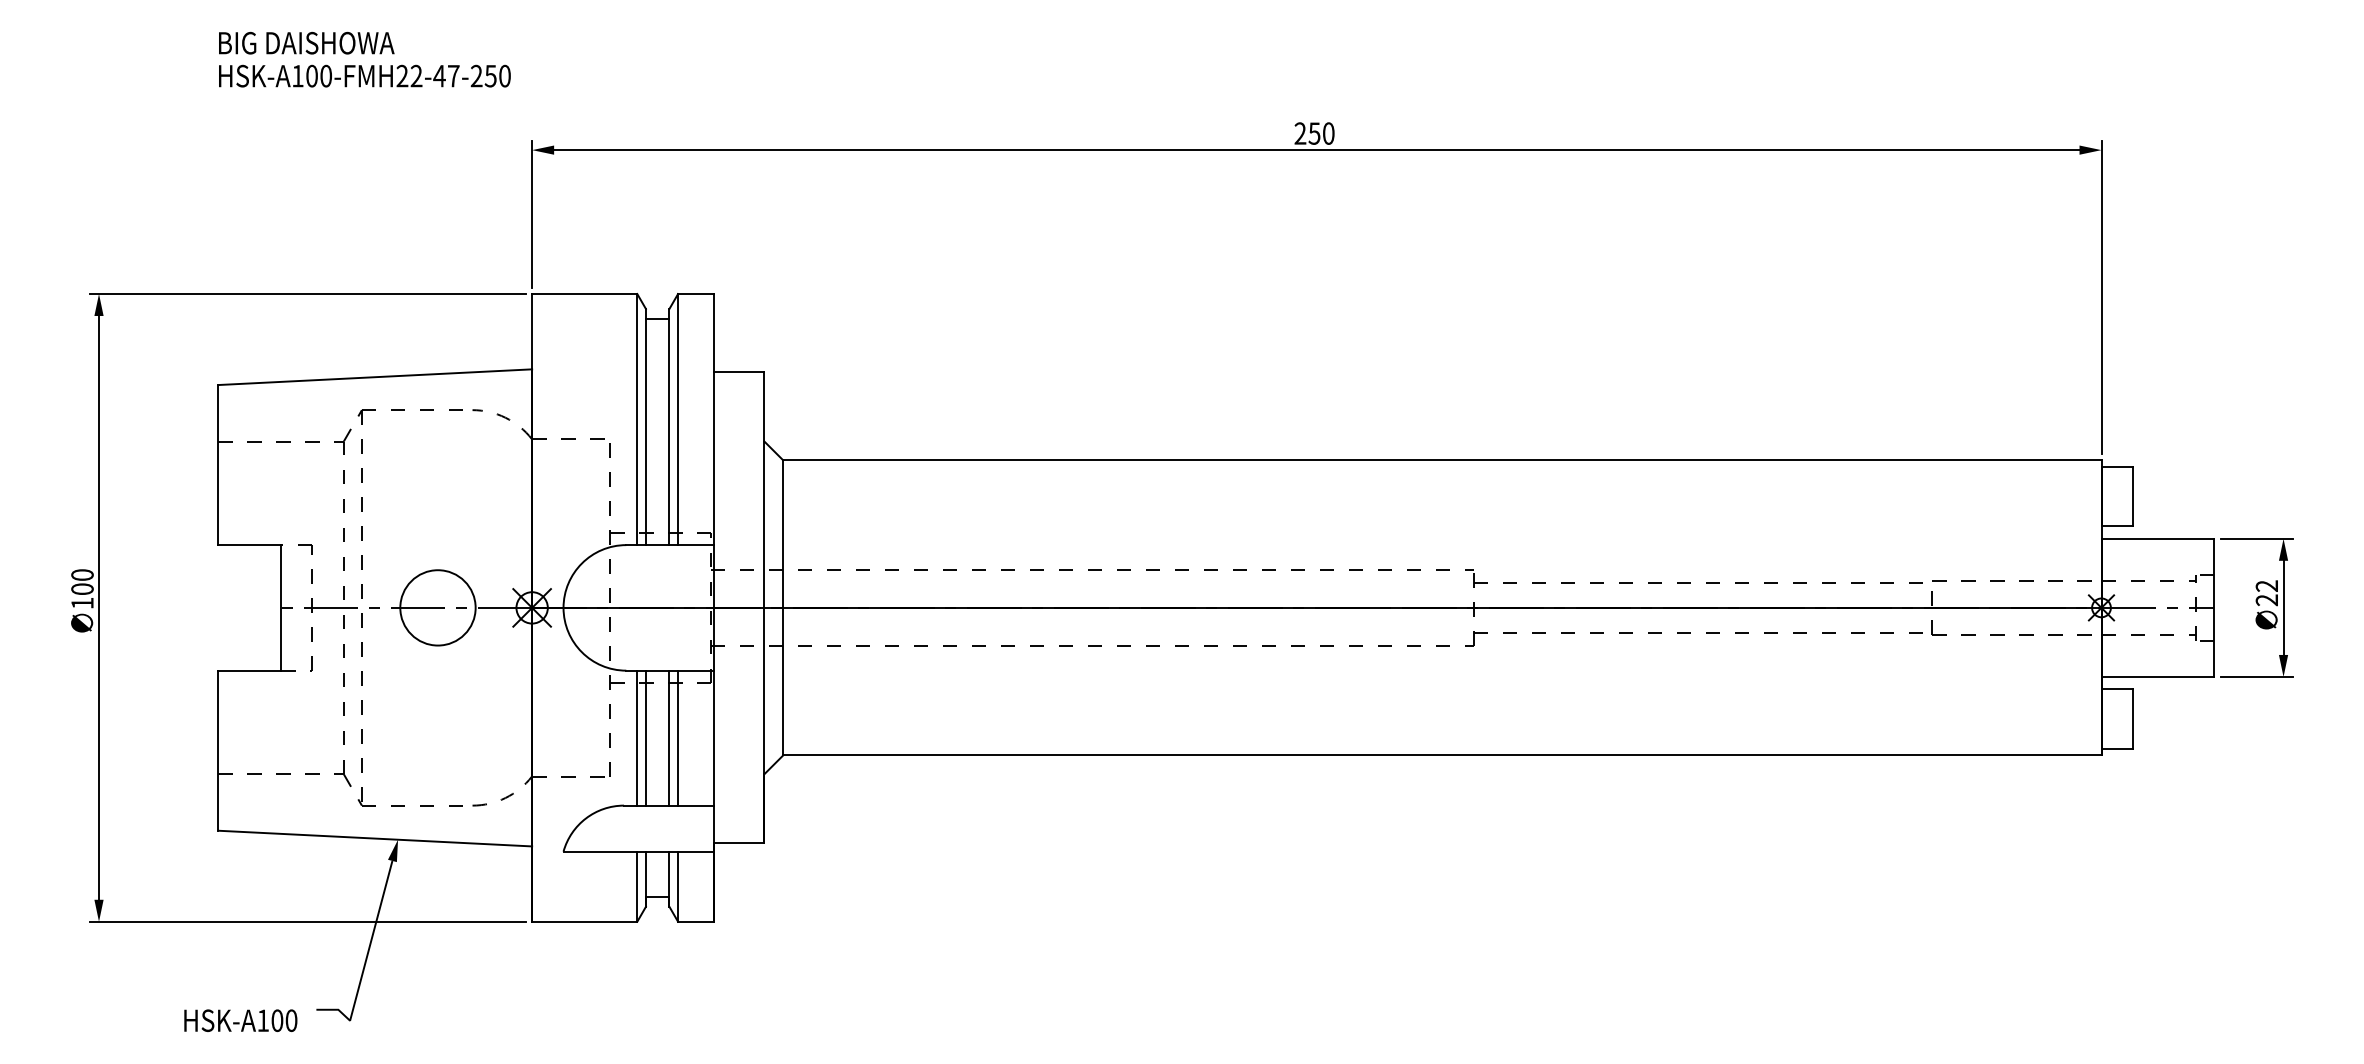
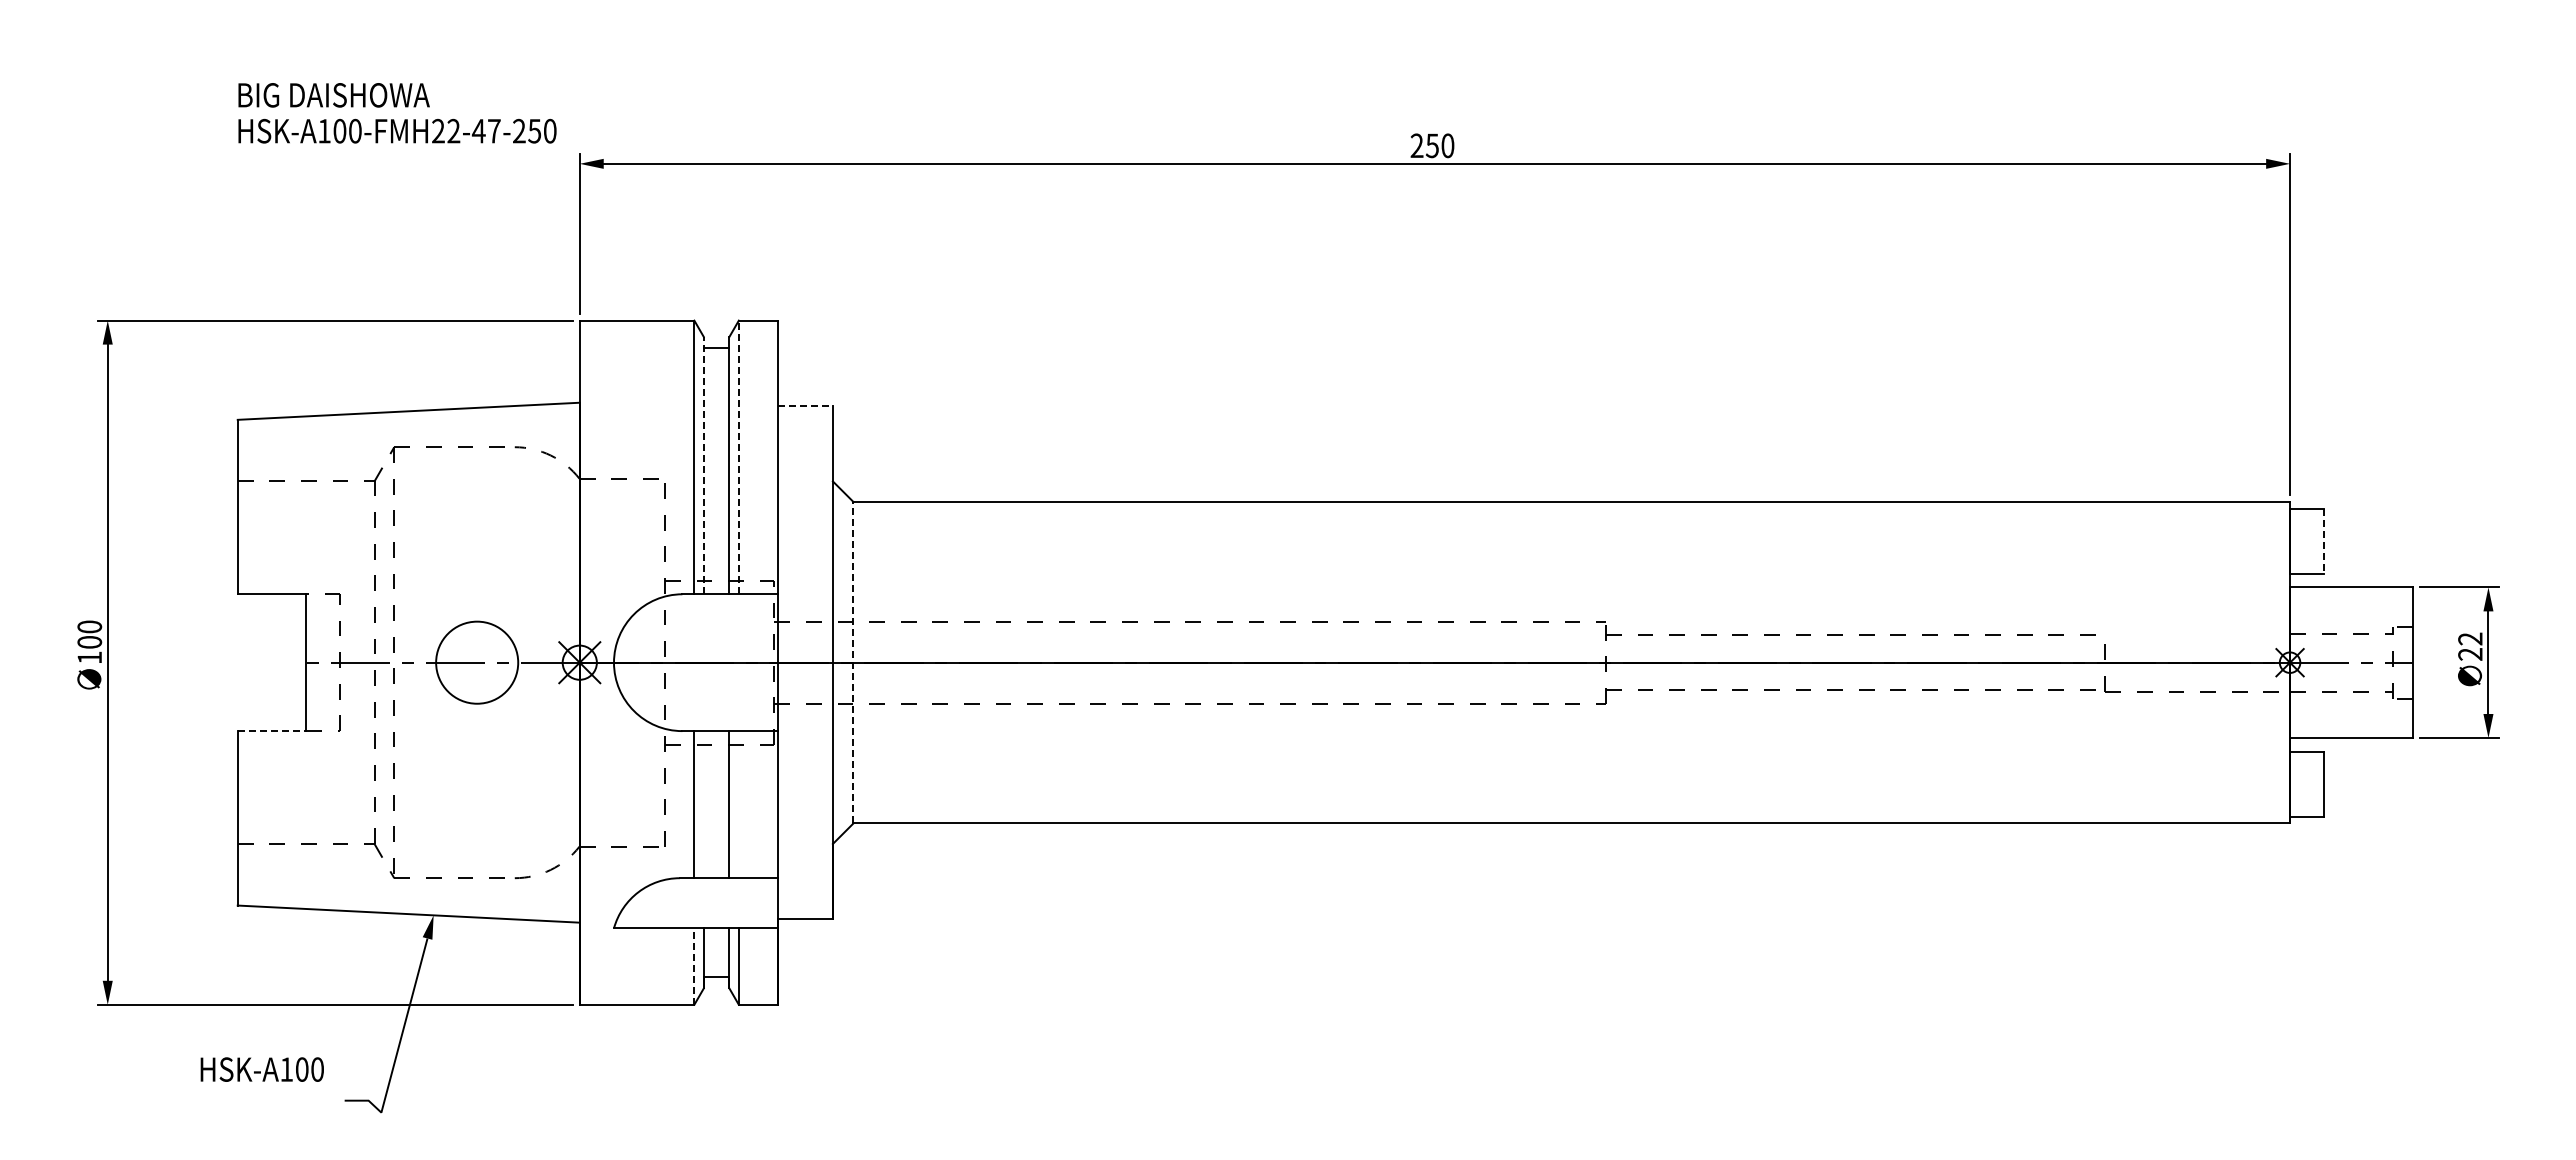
text: (364, 59) -> (397, 113), moved
line: (740, 372) -> (806, 406), solid -> dashed
line: (677, 419) -> (738, 457), solid -> dashed
line: (645, 426) -> (703, 465), solid -> dashed
line: (2133, 496) -> (2324, 541), solid -> dashed
line: (2003, 581) -> (2183, 633), removed
line: (783, 607) -> (853, 662), solid -> dashed
line: (250, 671) -> (272, 731), solid -> dashed
line: (645, 738) -> (703, 804), removed
line: (677, 738) -> (738, 804), removed
line: (637, 886) -> (694, 966), solid -> dashed
text: (240, 1020) -> (261, 1069), moved

